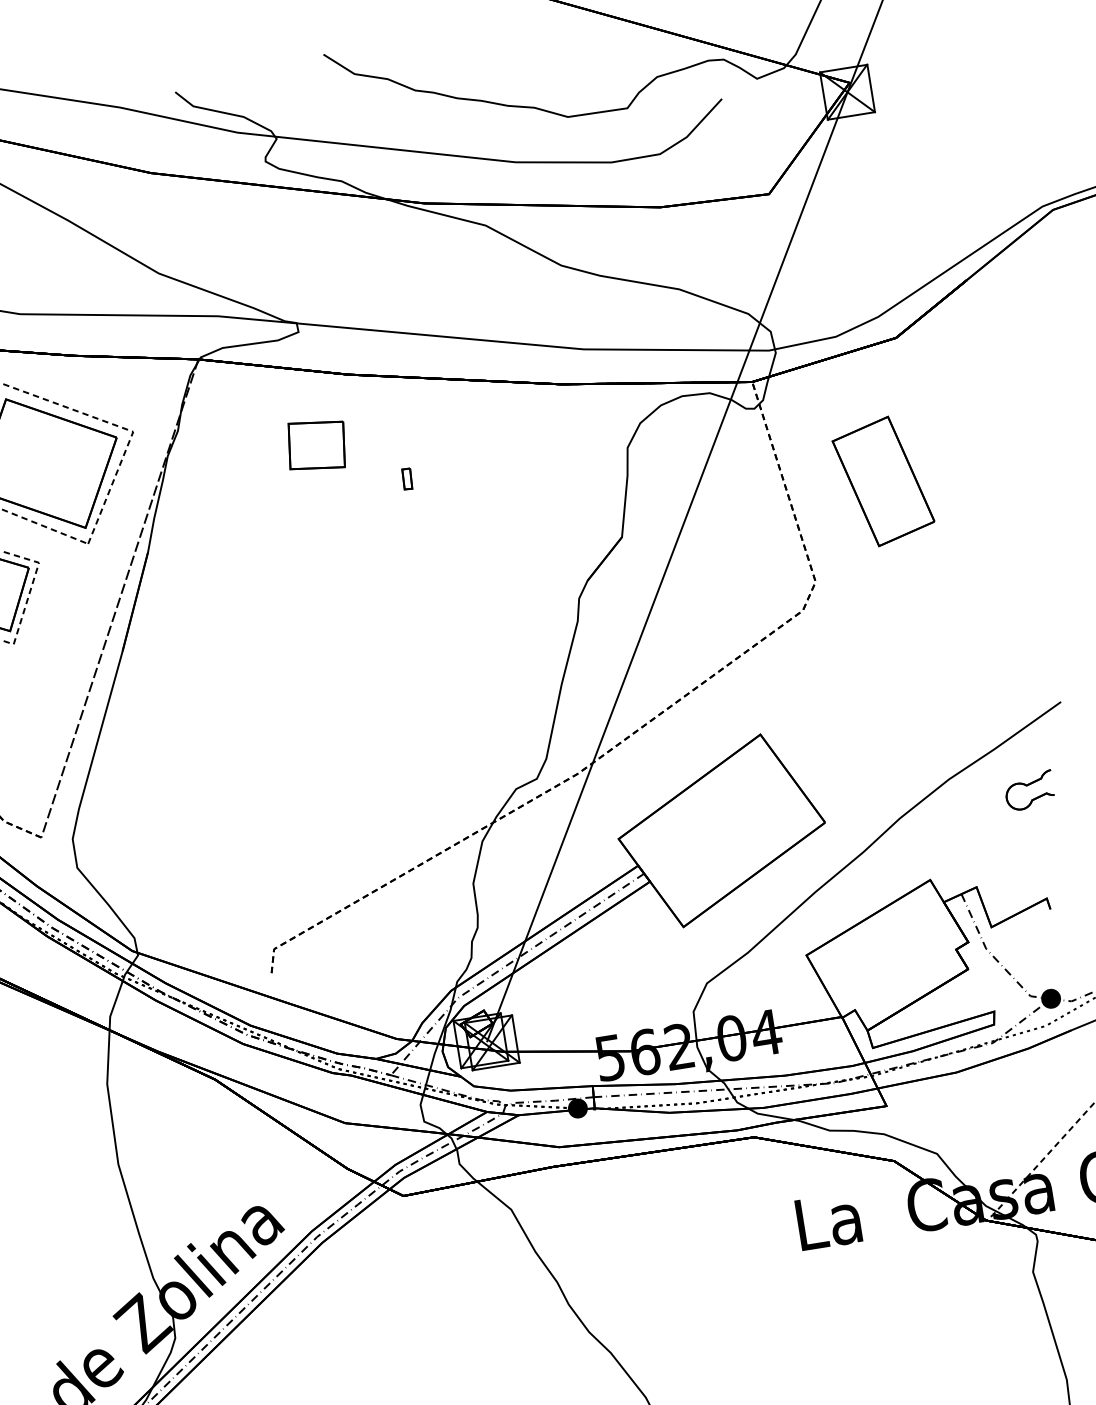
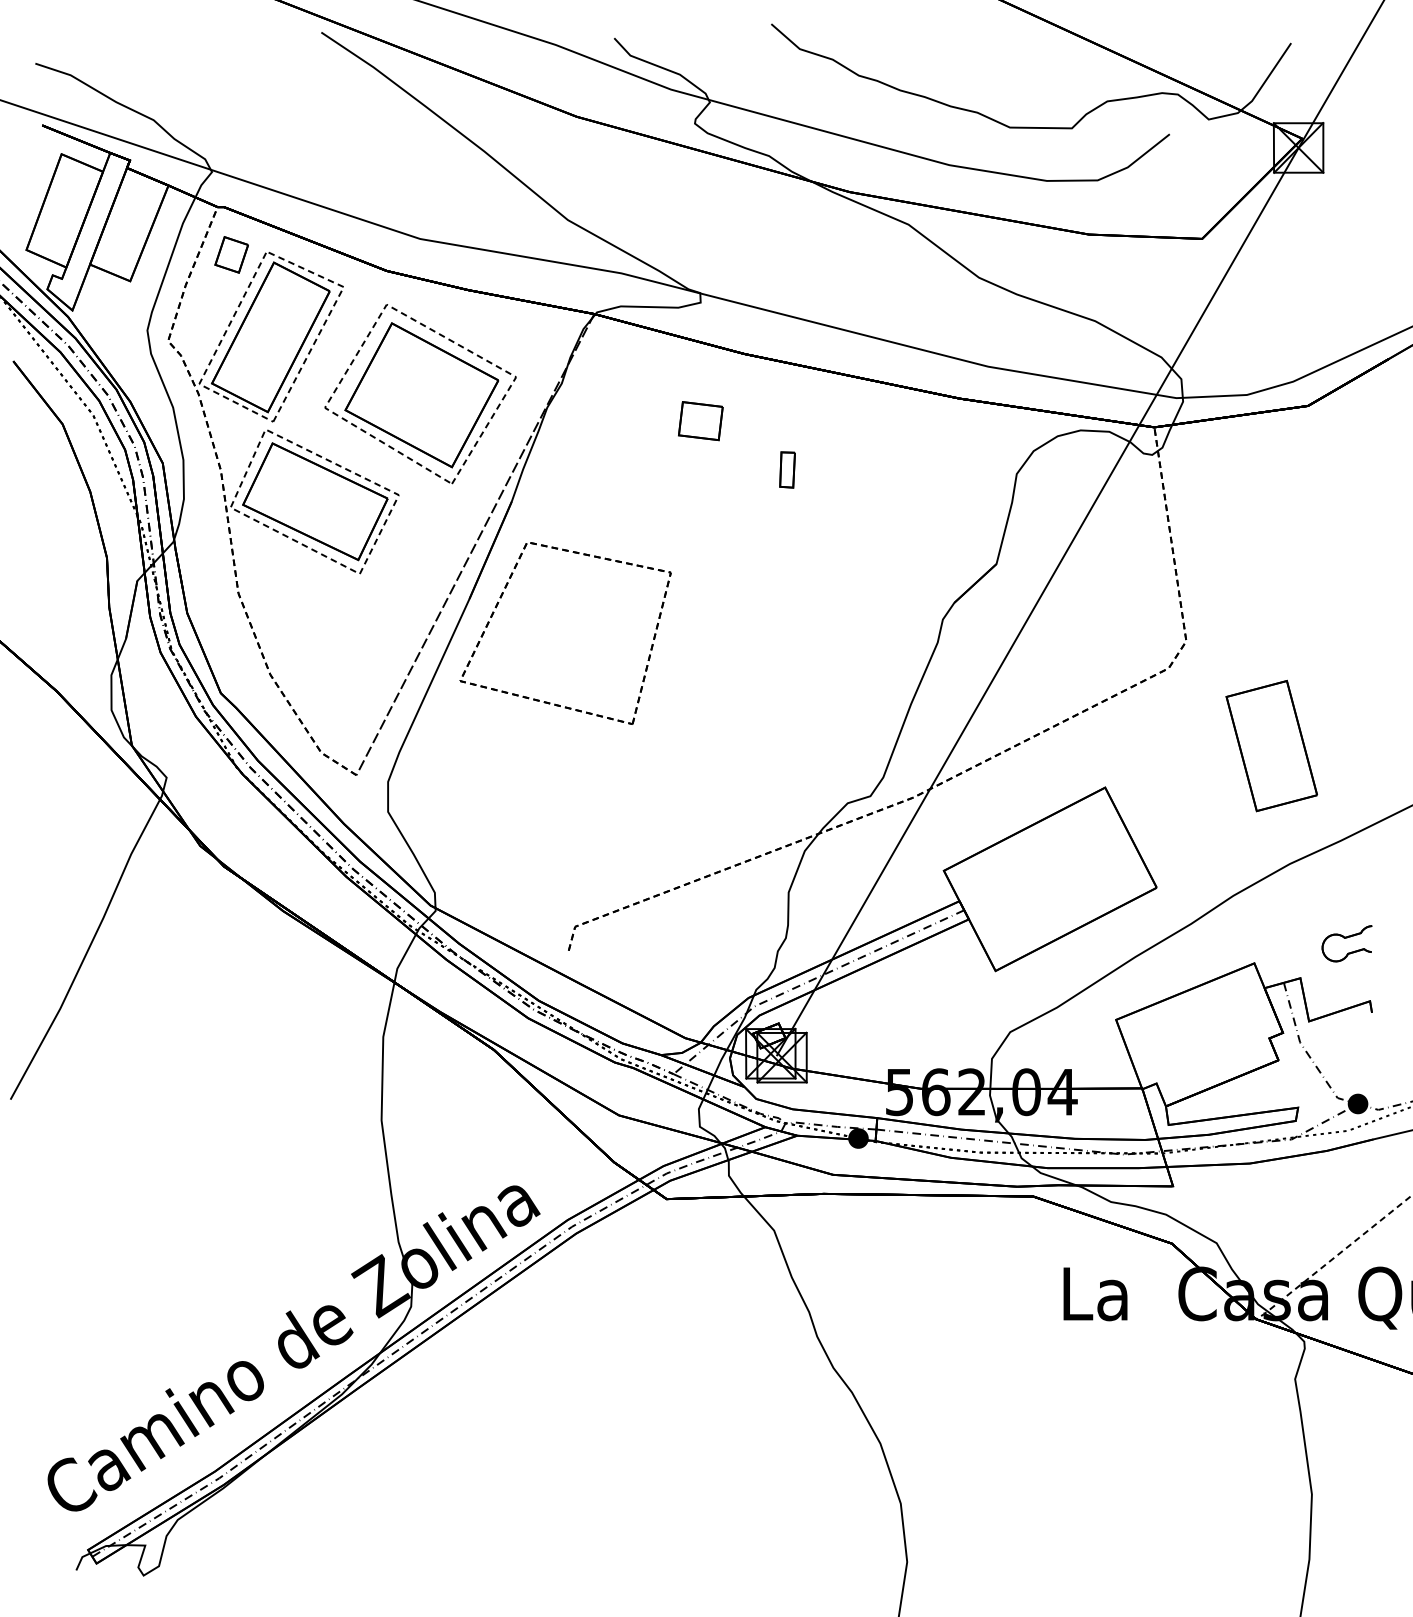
part: (316, 446) -> (700, 421), size x0.71
part: (407, 478) -> (787, 469), size x1.67
part: (883, 481) -> (1271, 745), moved
part: (213, 737) -> (547, 701), added
part: (1029, 790) -> (1346, 943), moved

